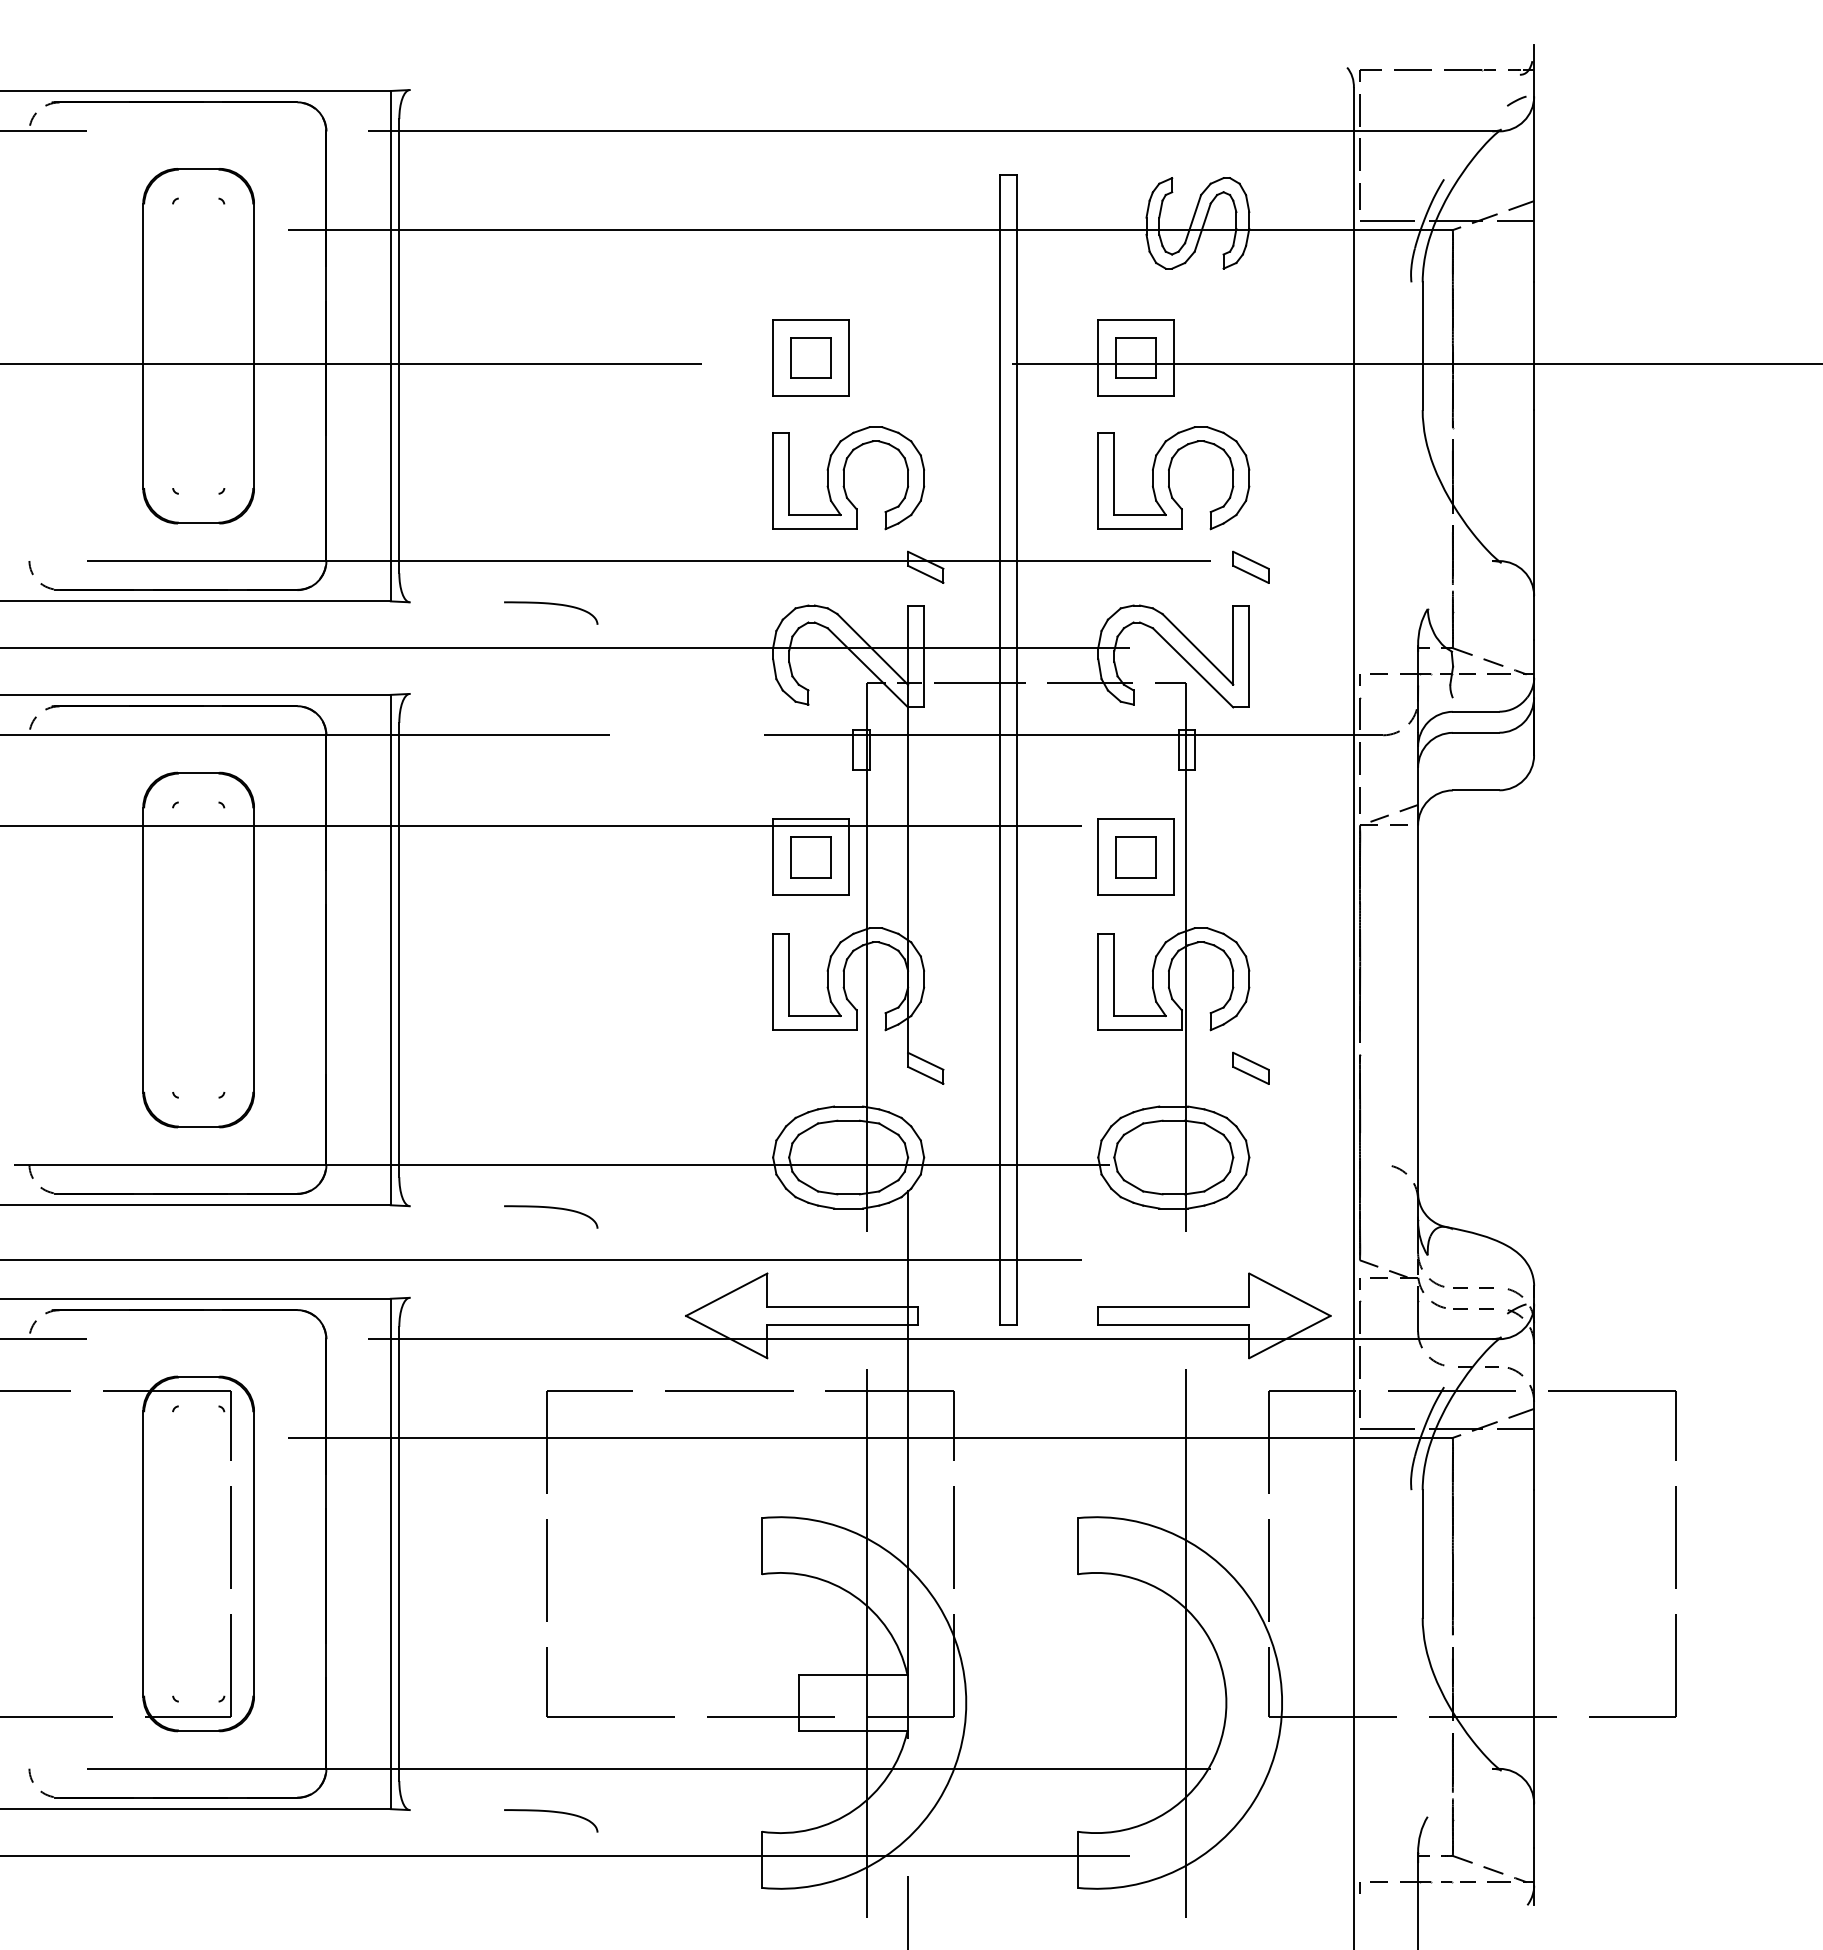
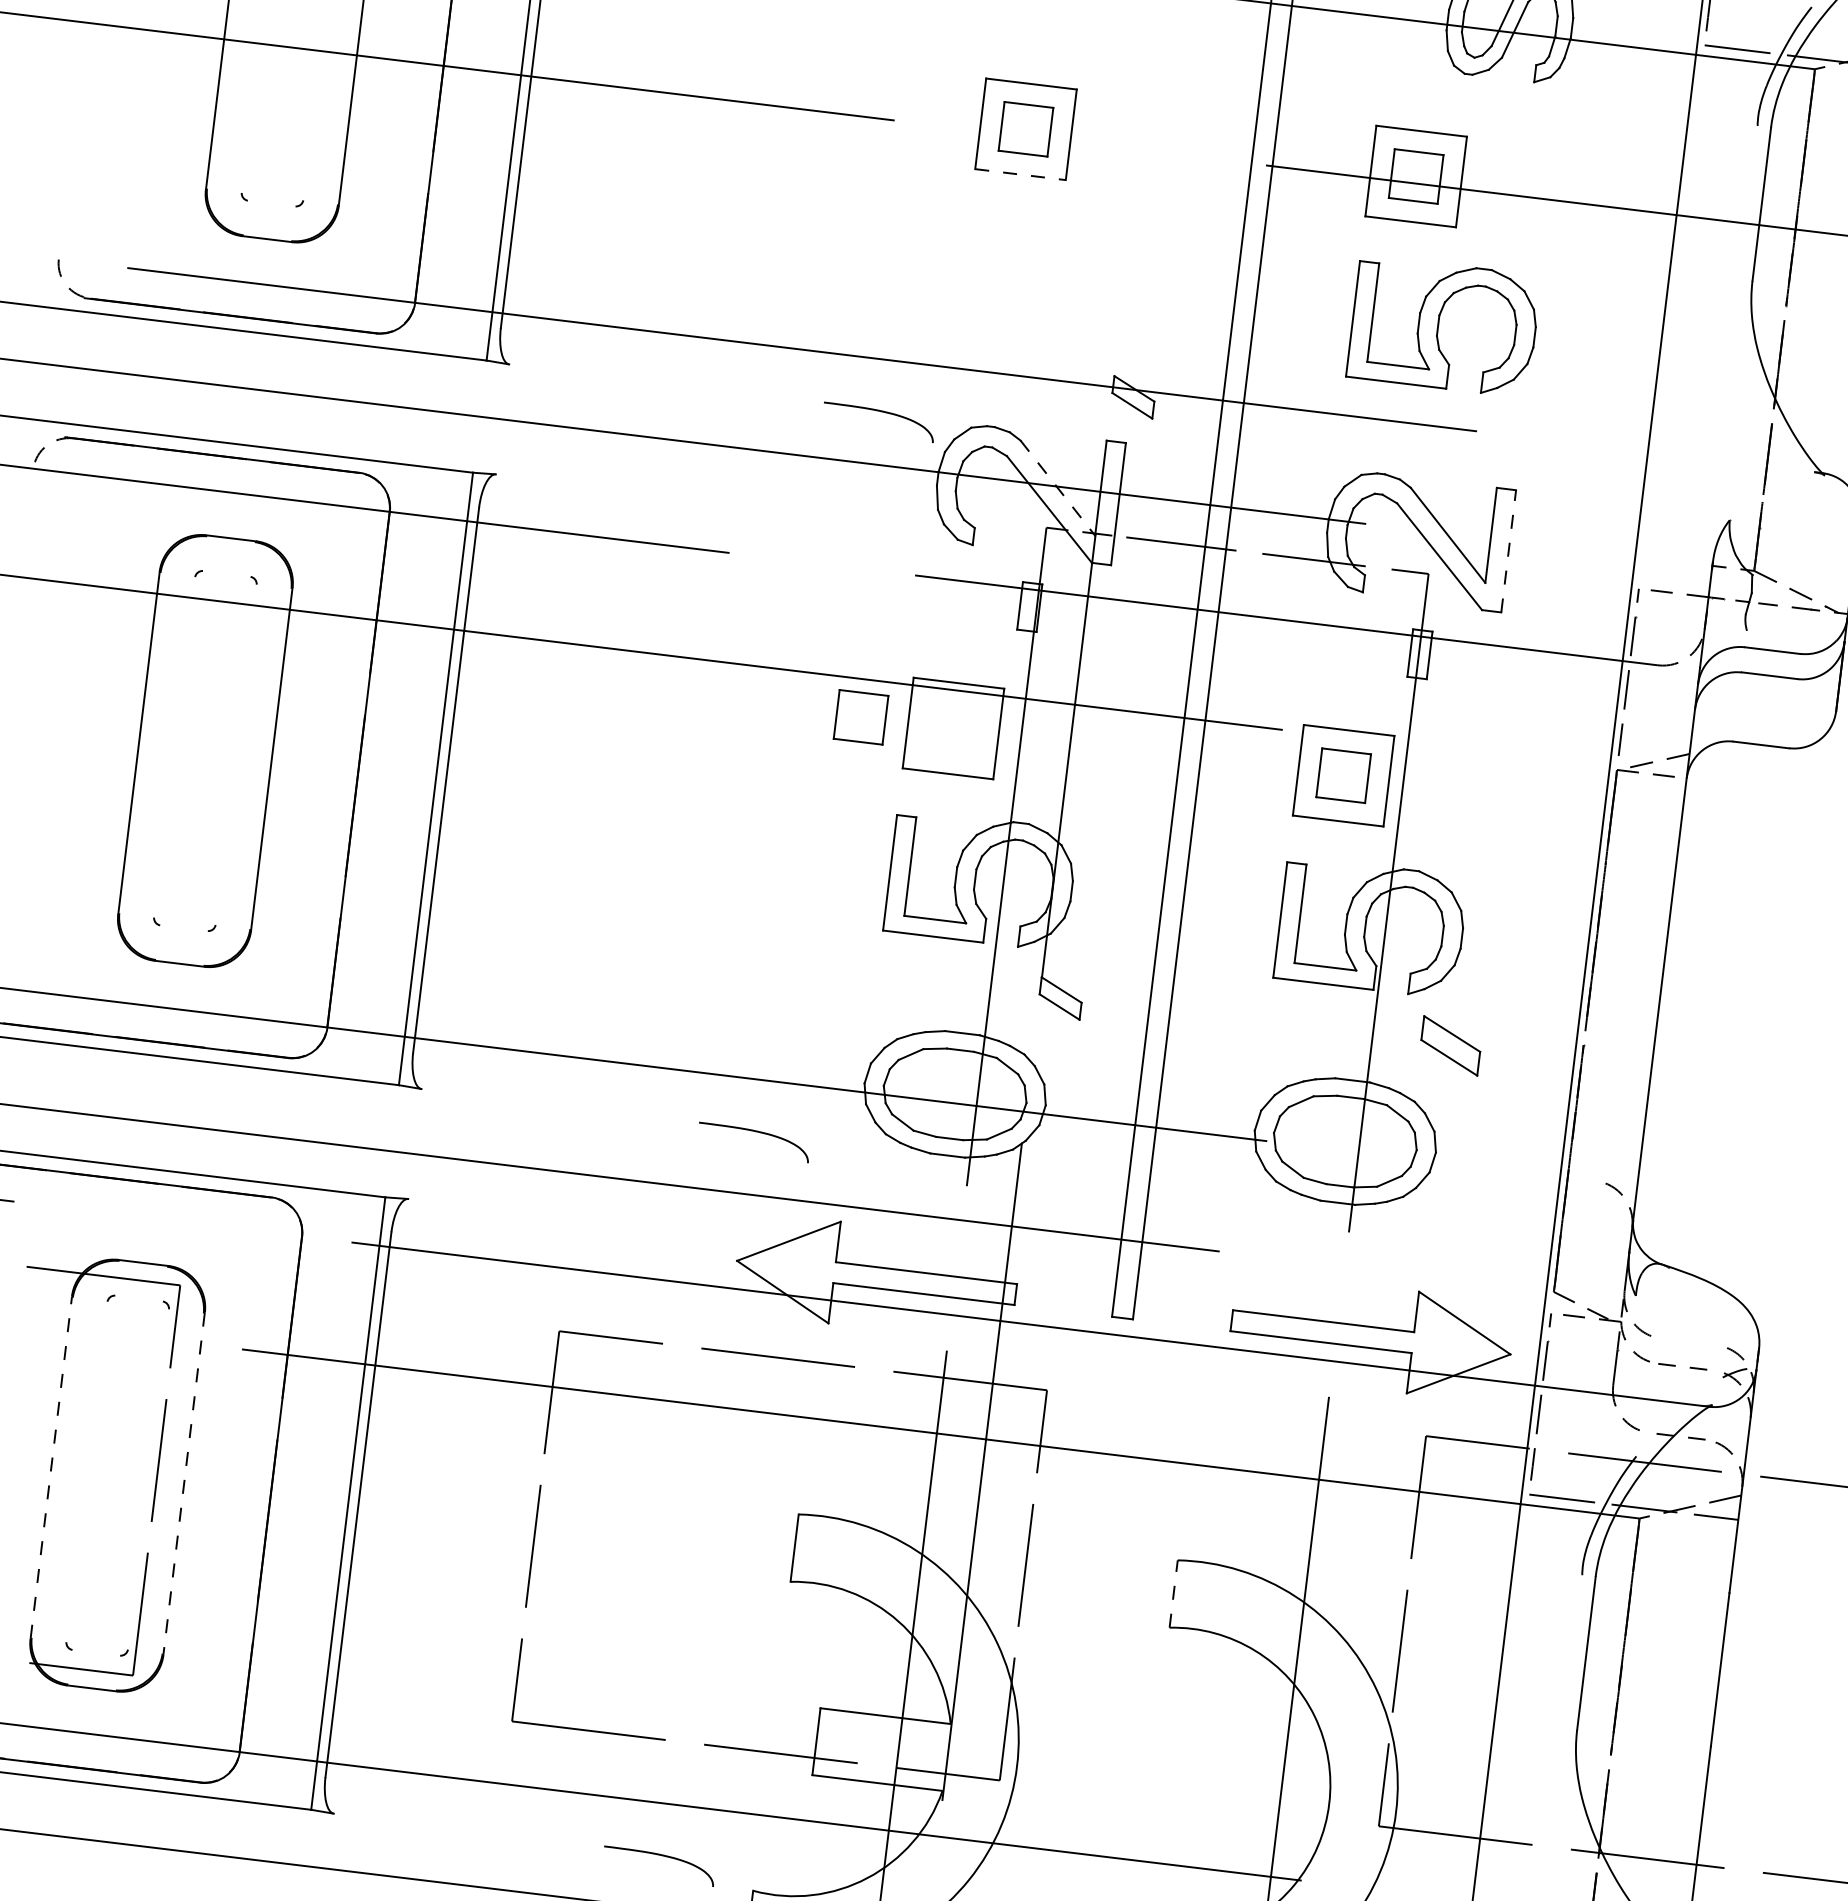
line: (810, 395) -> (1020, 174), solid -> dashed
part: (848, 478) -> (1053, 279), removed
part: (1250, 566) -> (1523, 443), removed
curve: (551, 604) -> (880, 412), moved
line: (873, 649) -> (1058, 488), solid -> dashed
line: (1249, 656) -> (1508, 551), solid -> dashed
part: (810, 857) -> (860, 717), moved
part: (1250, 1067) -> (1450, 1044), size x1.4
curve: (551, 1208) -> (755, 1132), moved
line: (1467, 1287) -> (1678, 1340), removed
line: (1077, 1545) -> (1173, 1593), solid -> dashed
line: (143, 1553) -> (51, 1467), solid -> dashed
line: (254, 1553) -> (184, 1483), solid -> dashed
curve: (551, 1812) -> (660, 1856), moved

